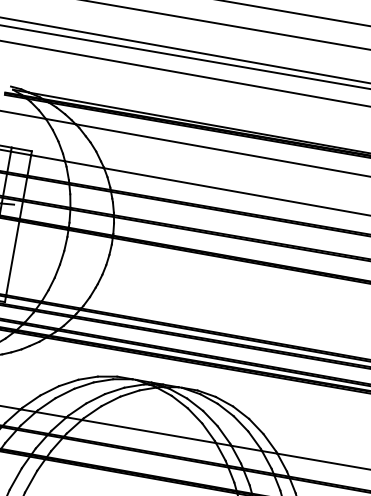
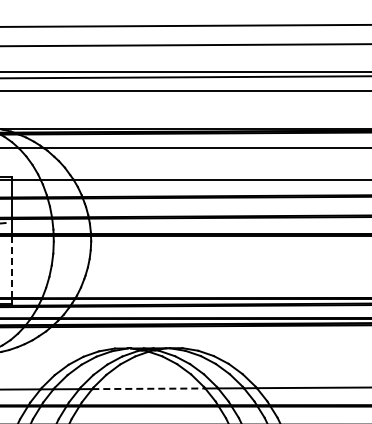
line: (13, 257) -> (12, 266), solid -> dashed
line: (149, 431) -> (149, 388), solid -> dashed

